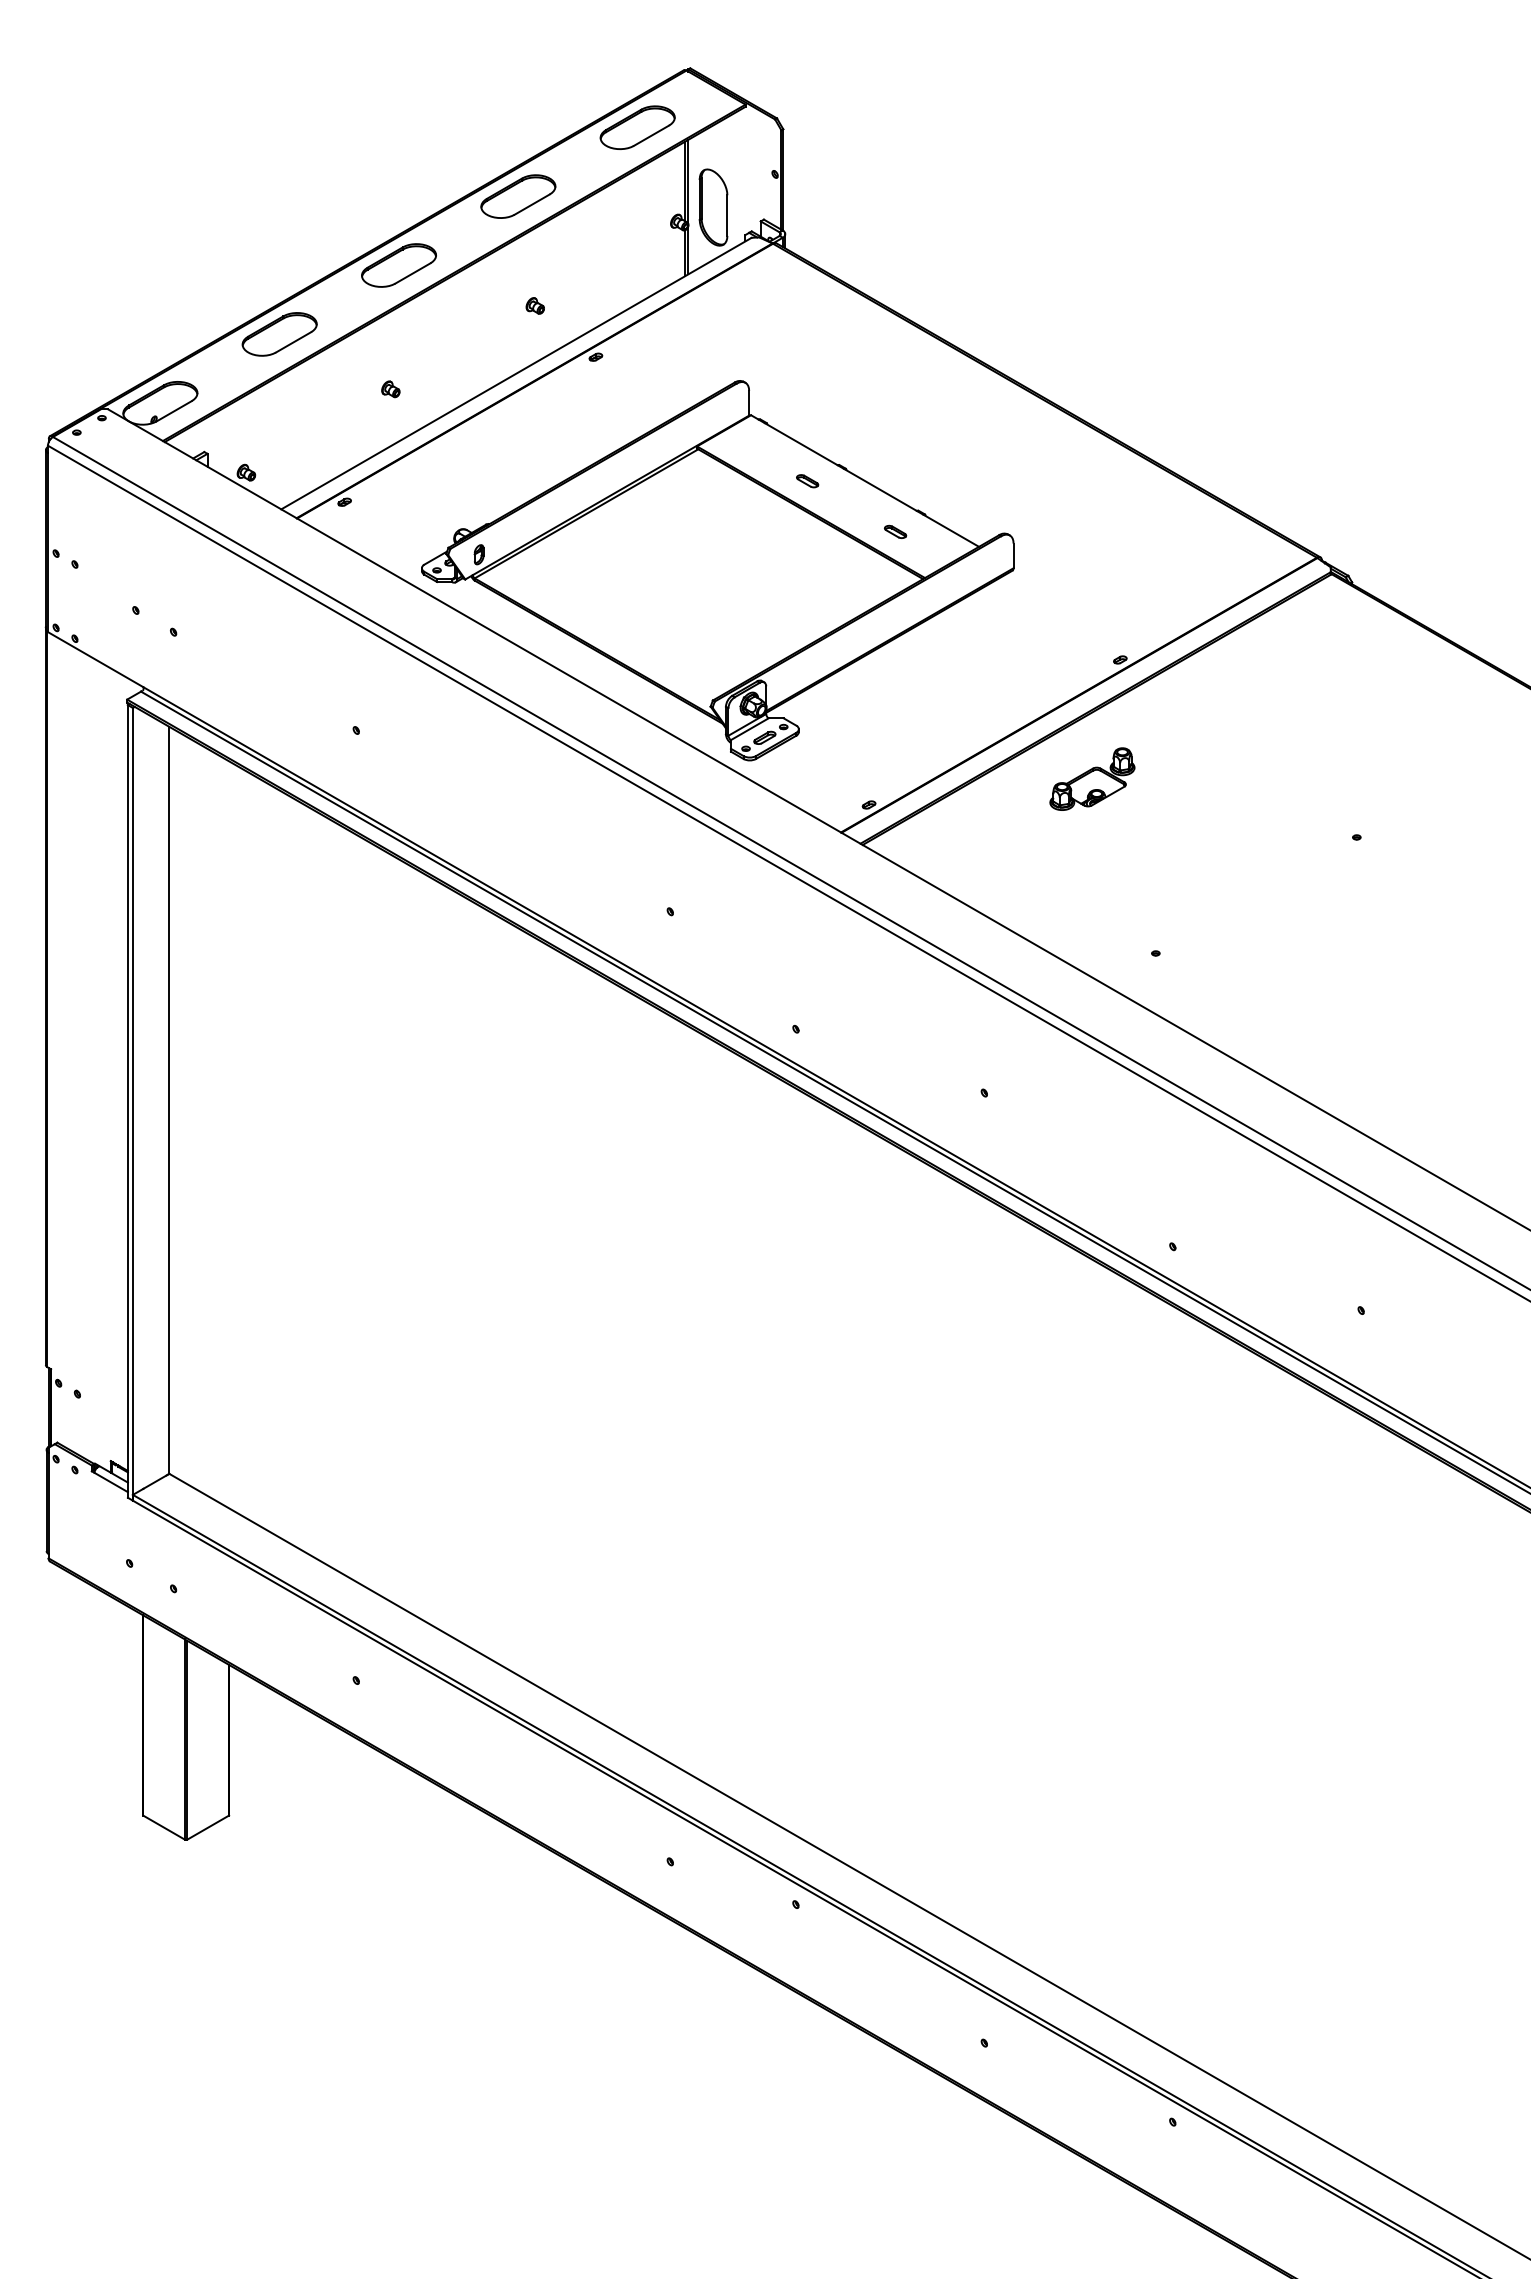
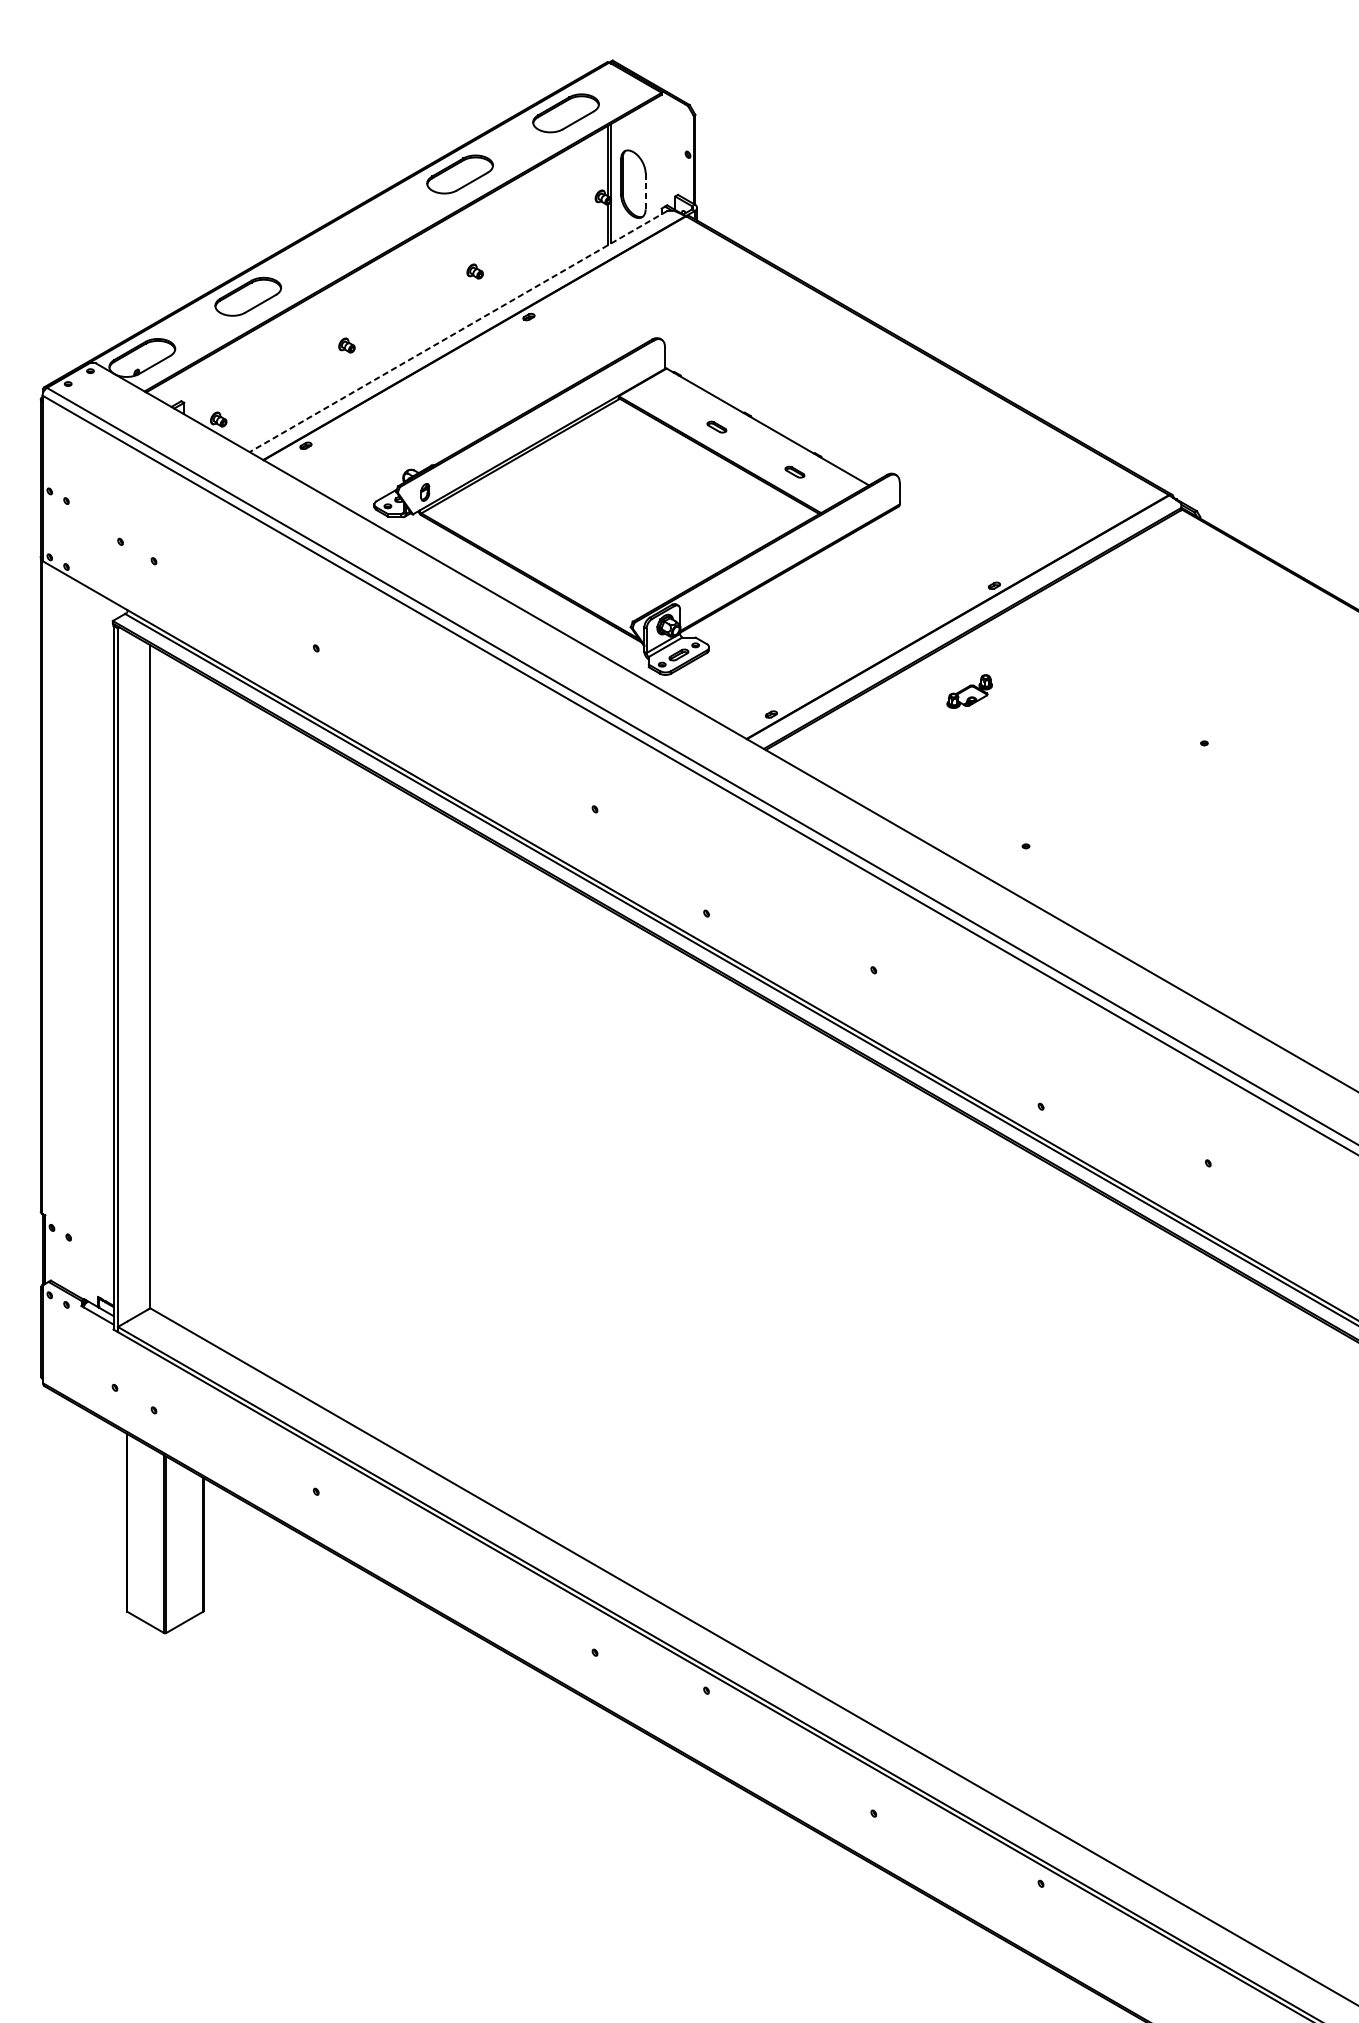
line: (727, 216) -> (645, 192), solid -> dashed
part: (398, 265) -> (353, 235), removed
line: (516, 373) -> (458, 331), solid -> dashed
part: (1092, 778) -> (969, 691), size x0.6

